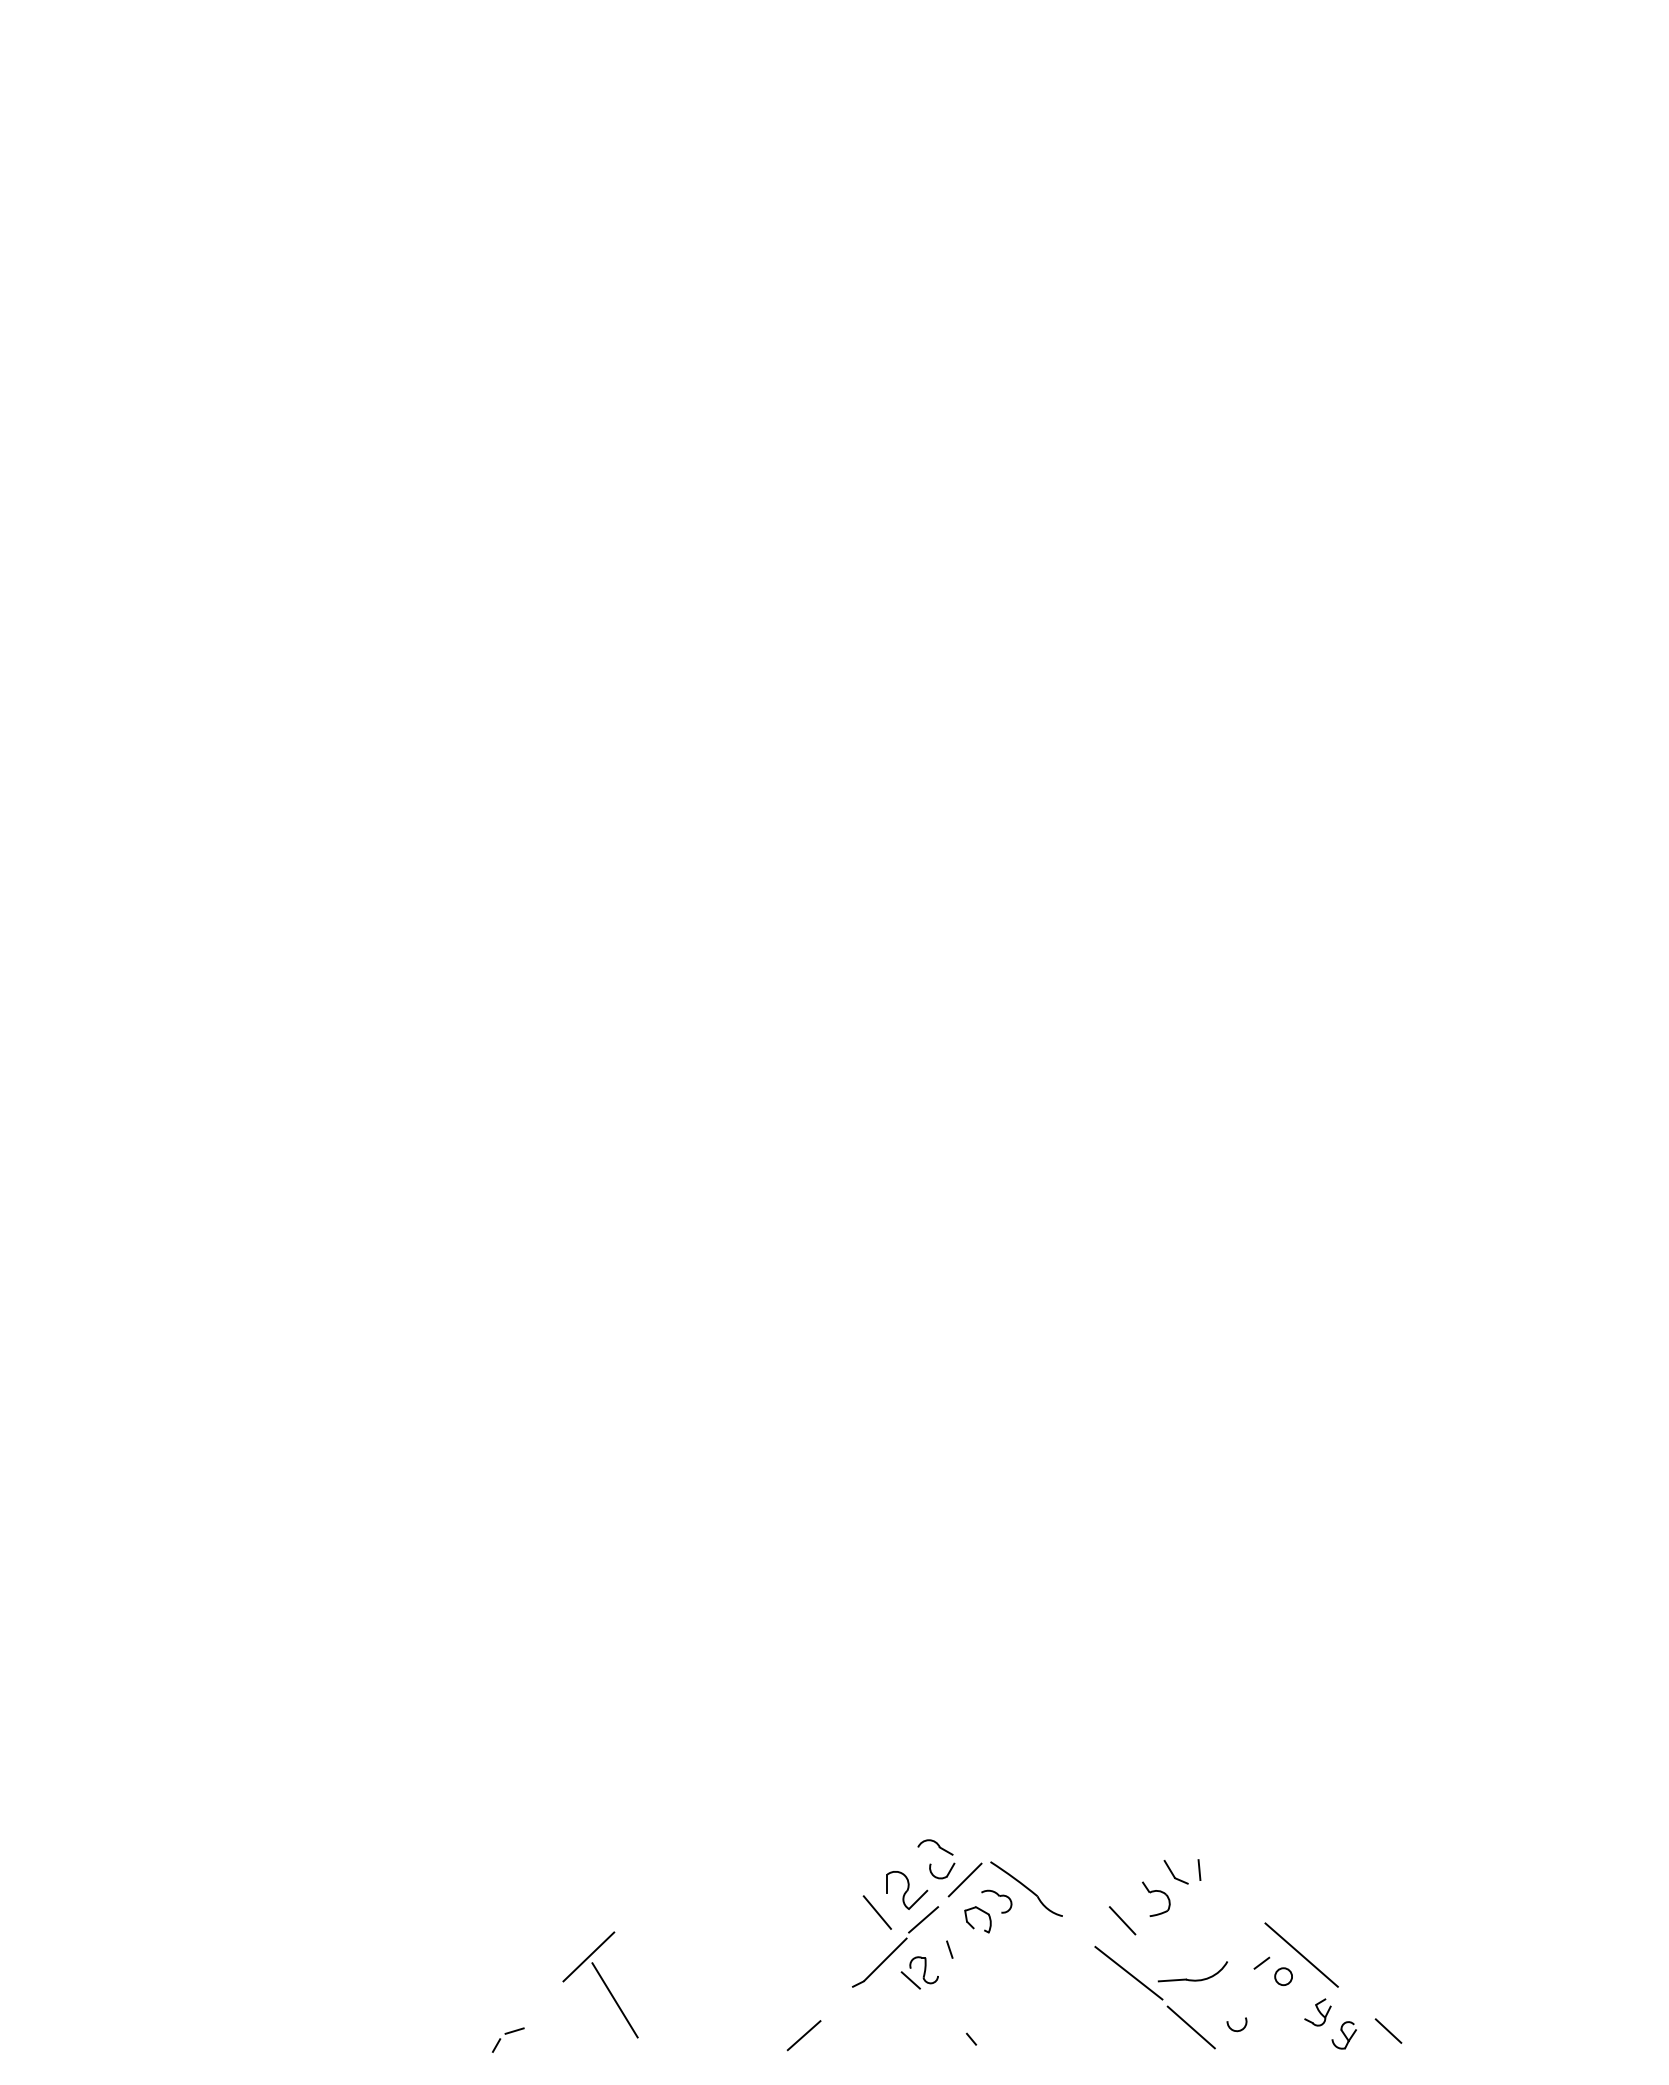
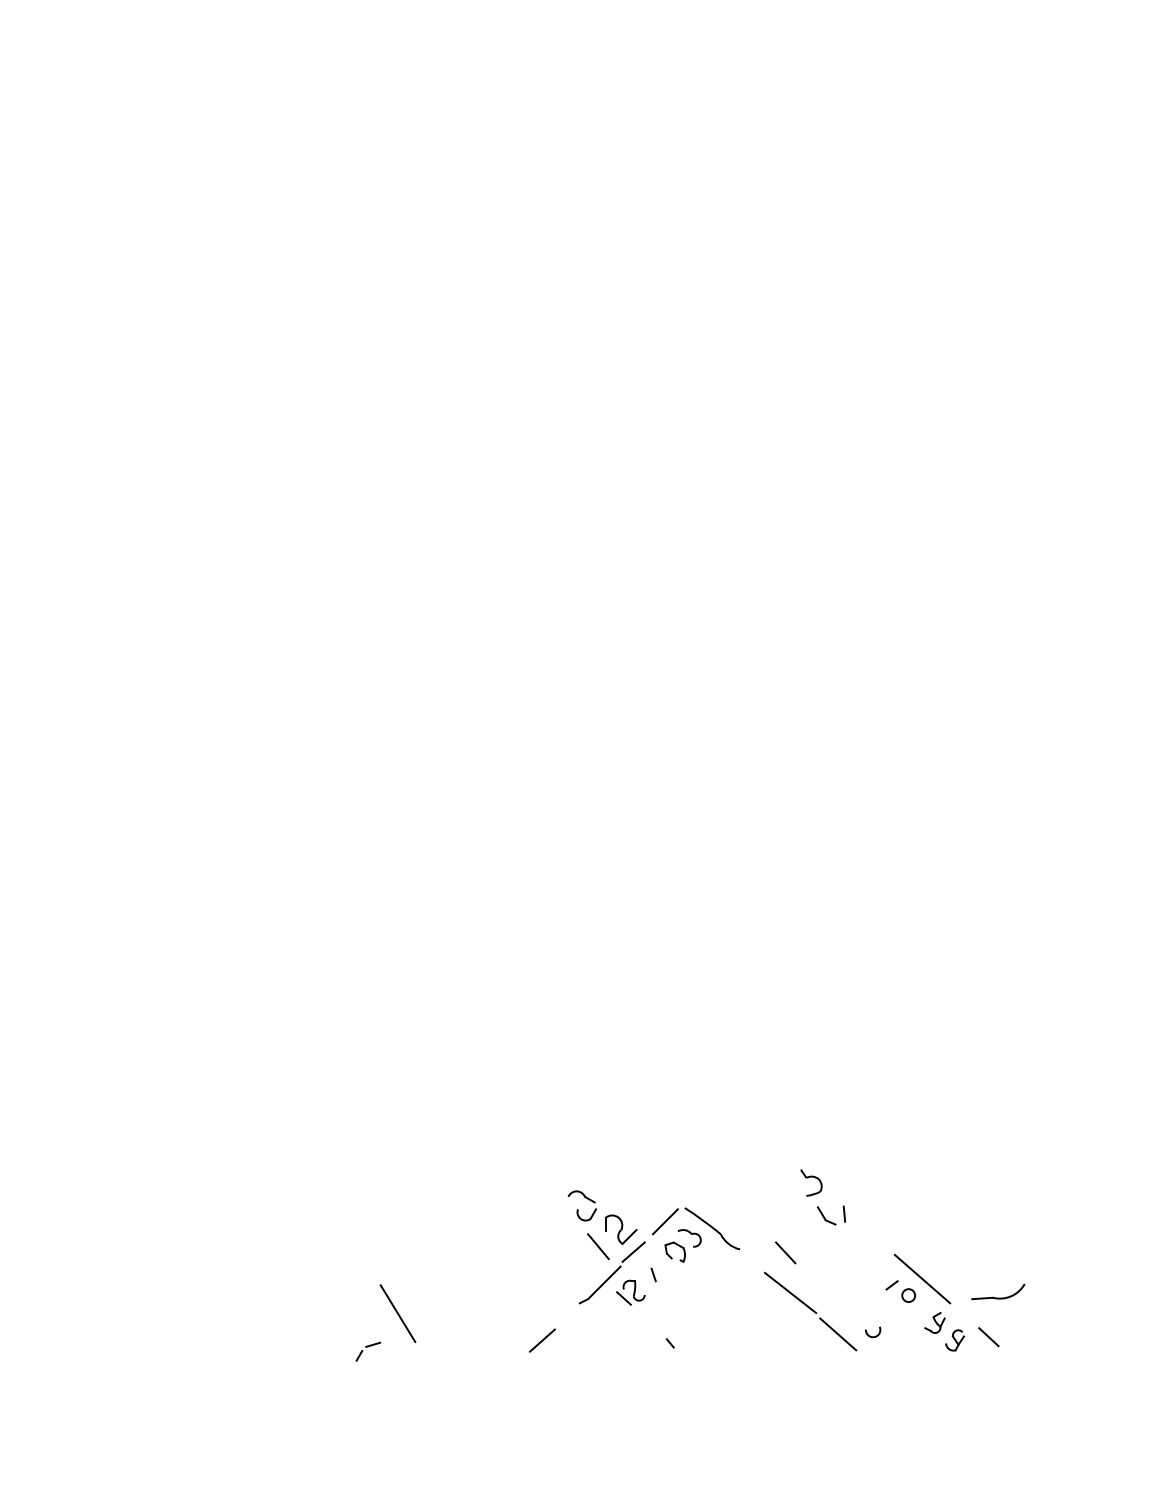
part: (931, 1864) -> (578, 1209), moved
part: (1154, 1892) -> (810, 1177), moved
line: (588, 1956) -> (377, 1280), removed
part: (1192, 1979) -> (997, 1297), moved
part: (508, 2039) -> (368, 1351), moved

